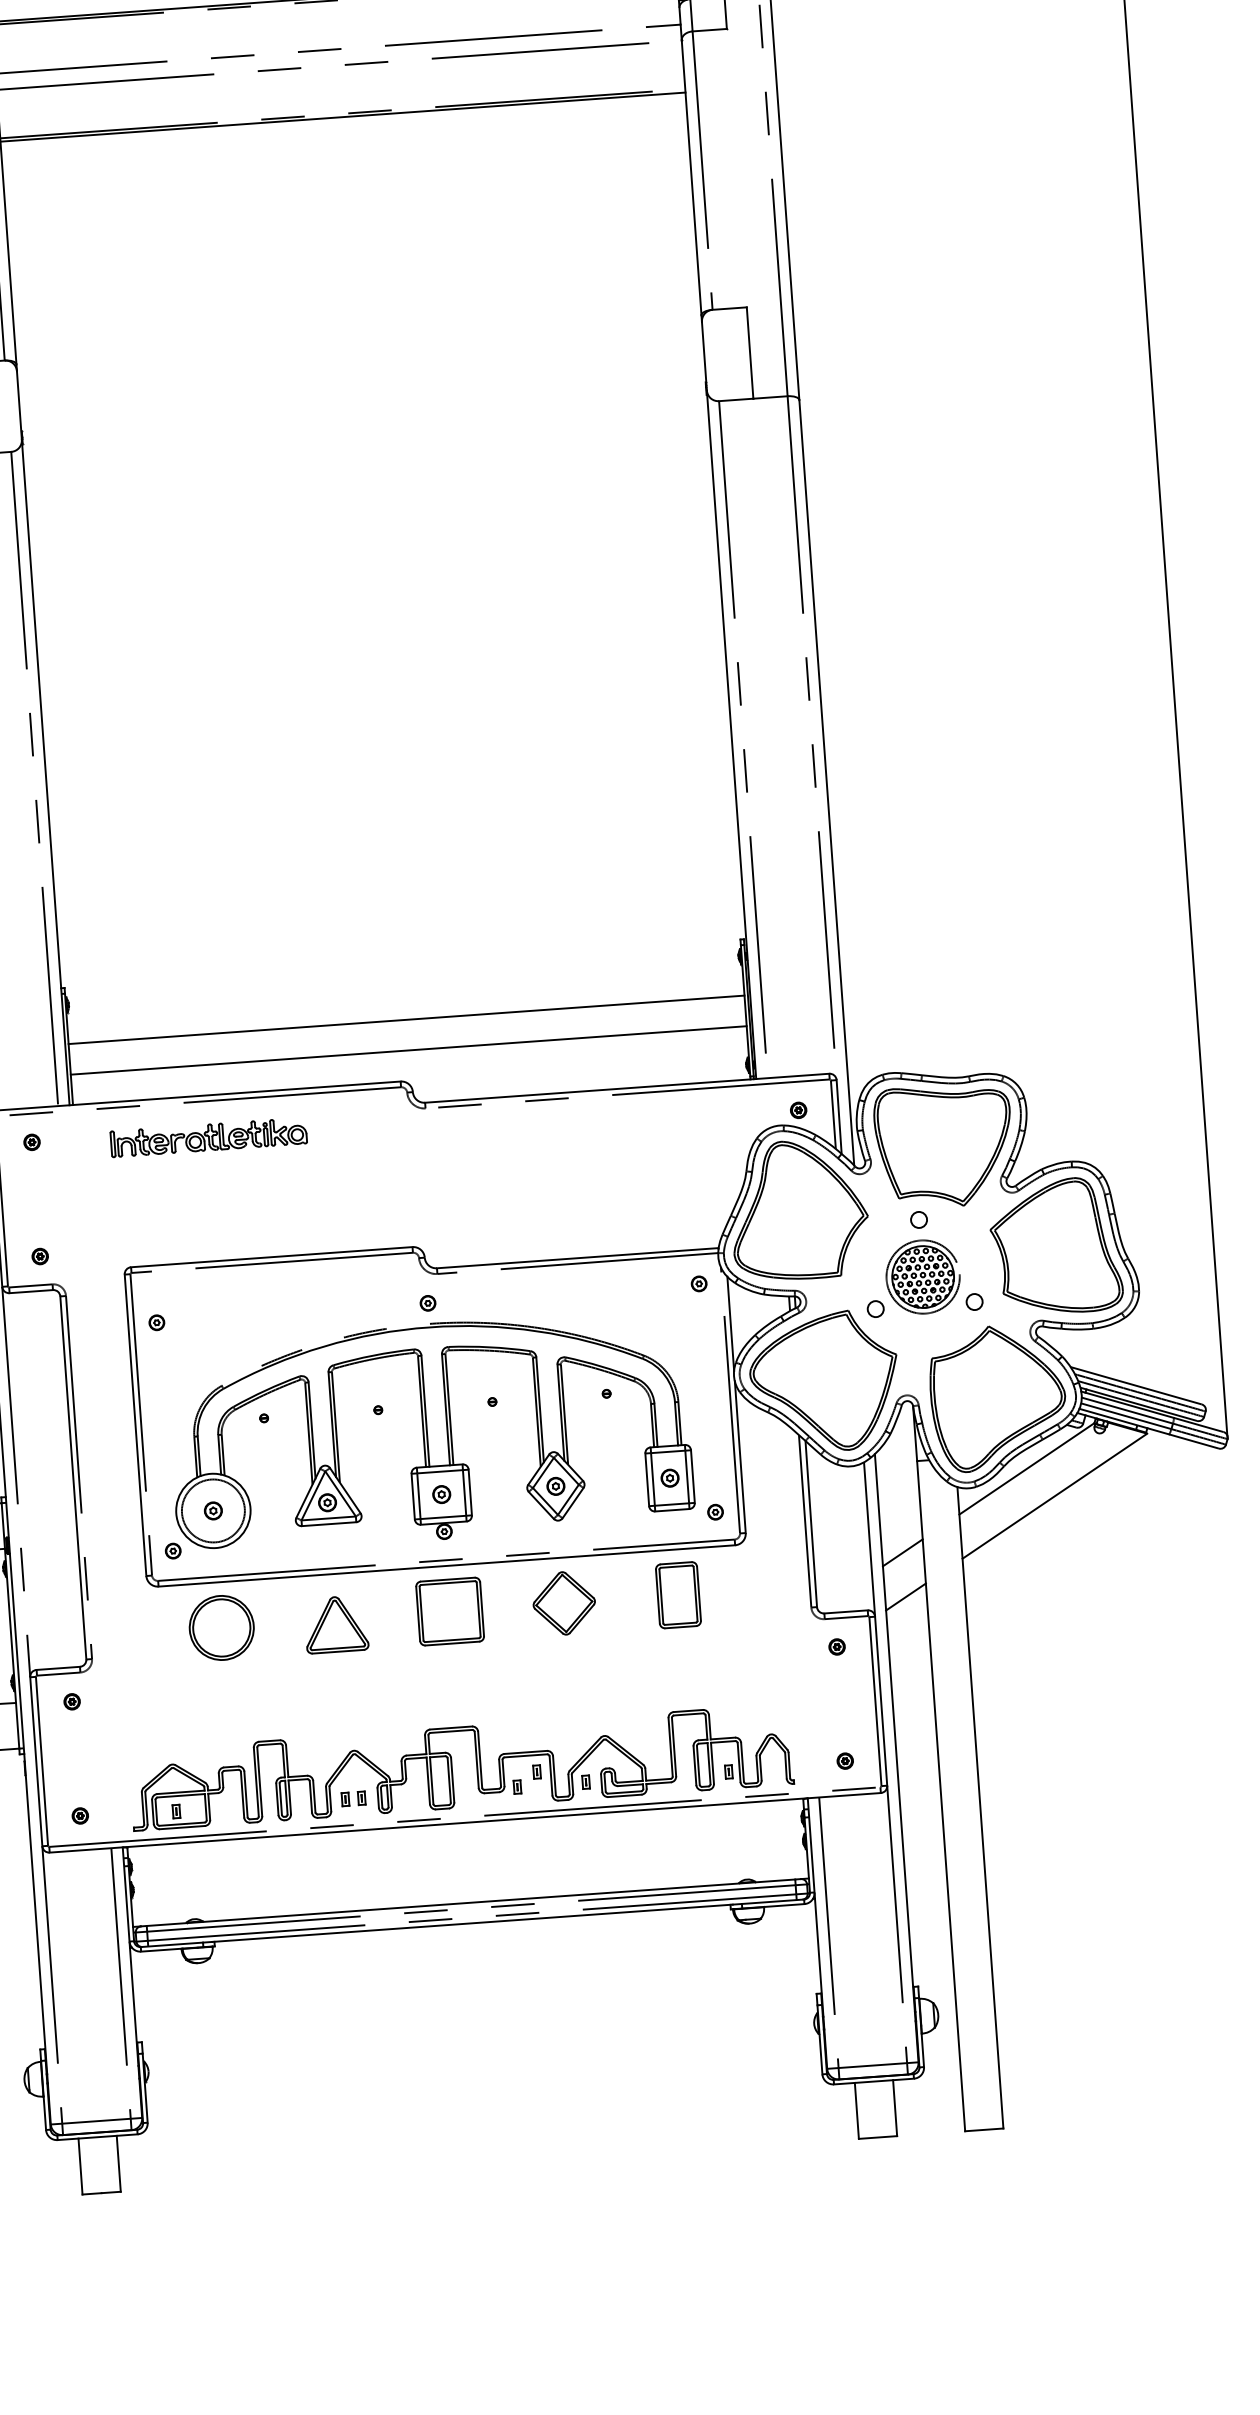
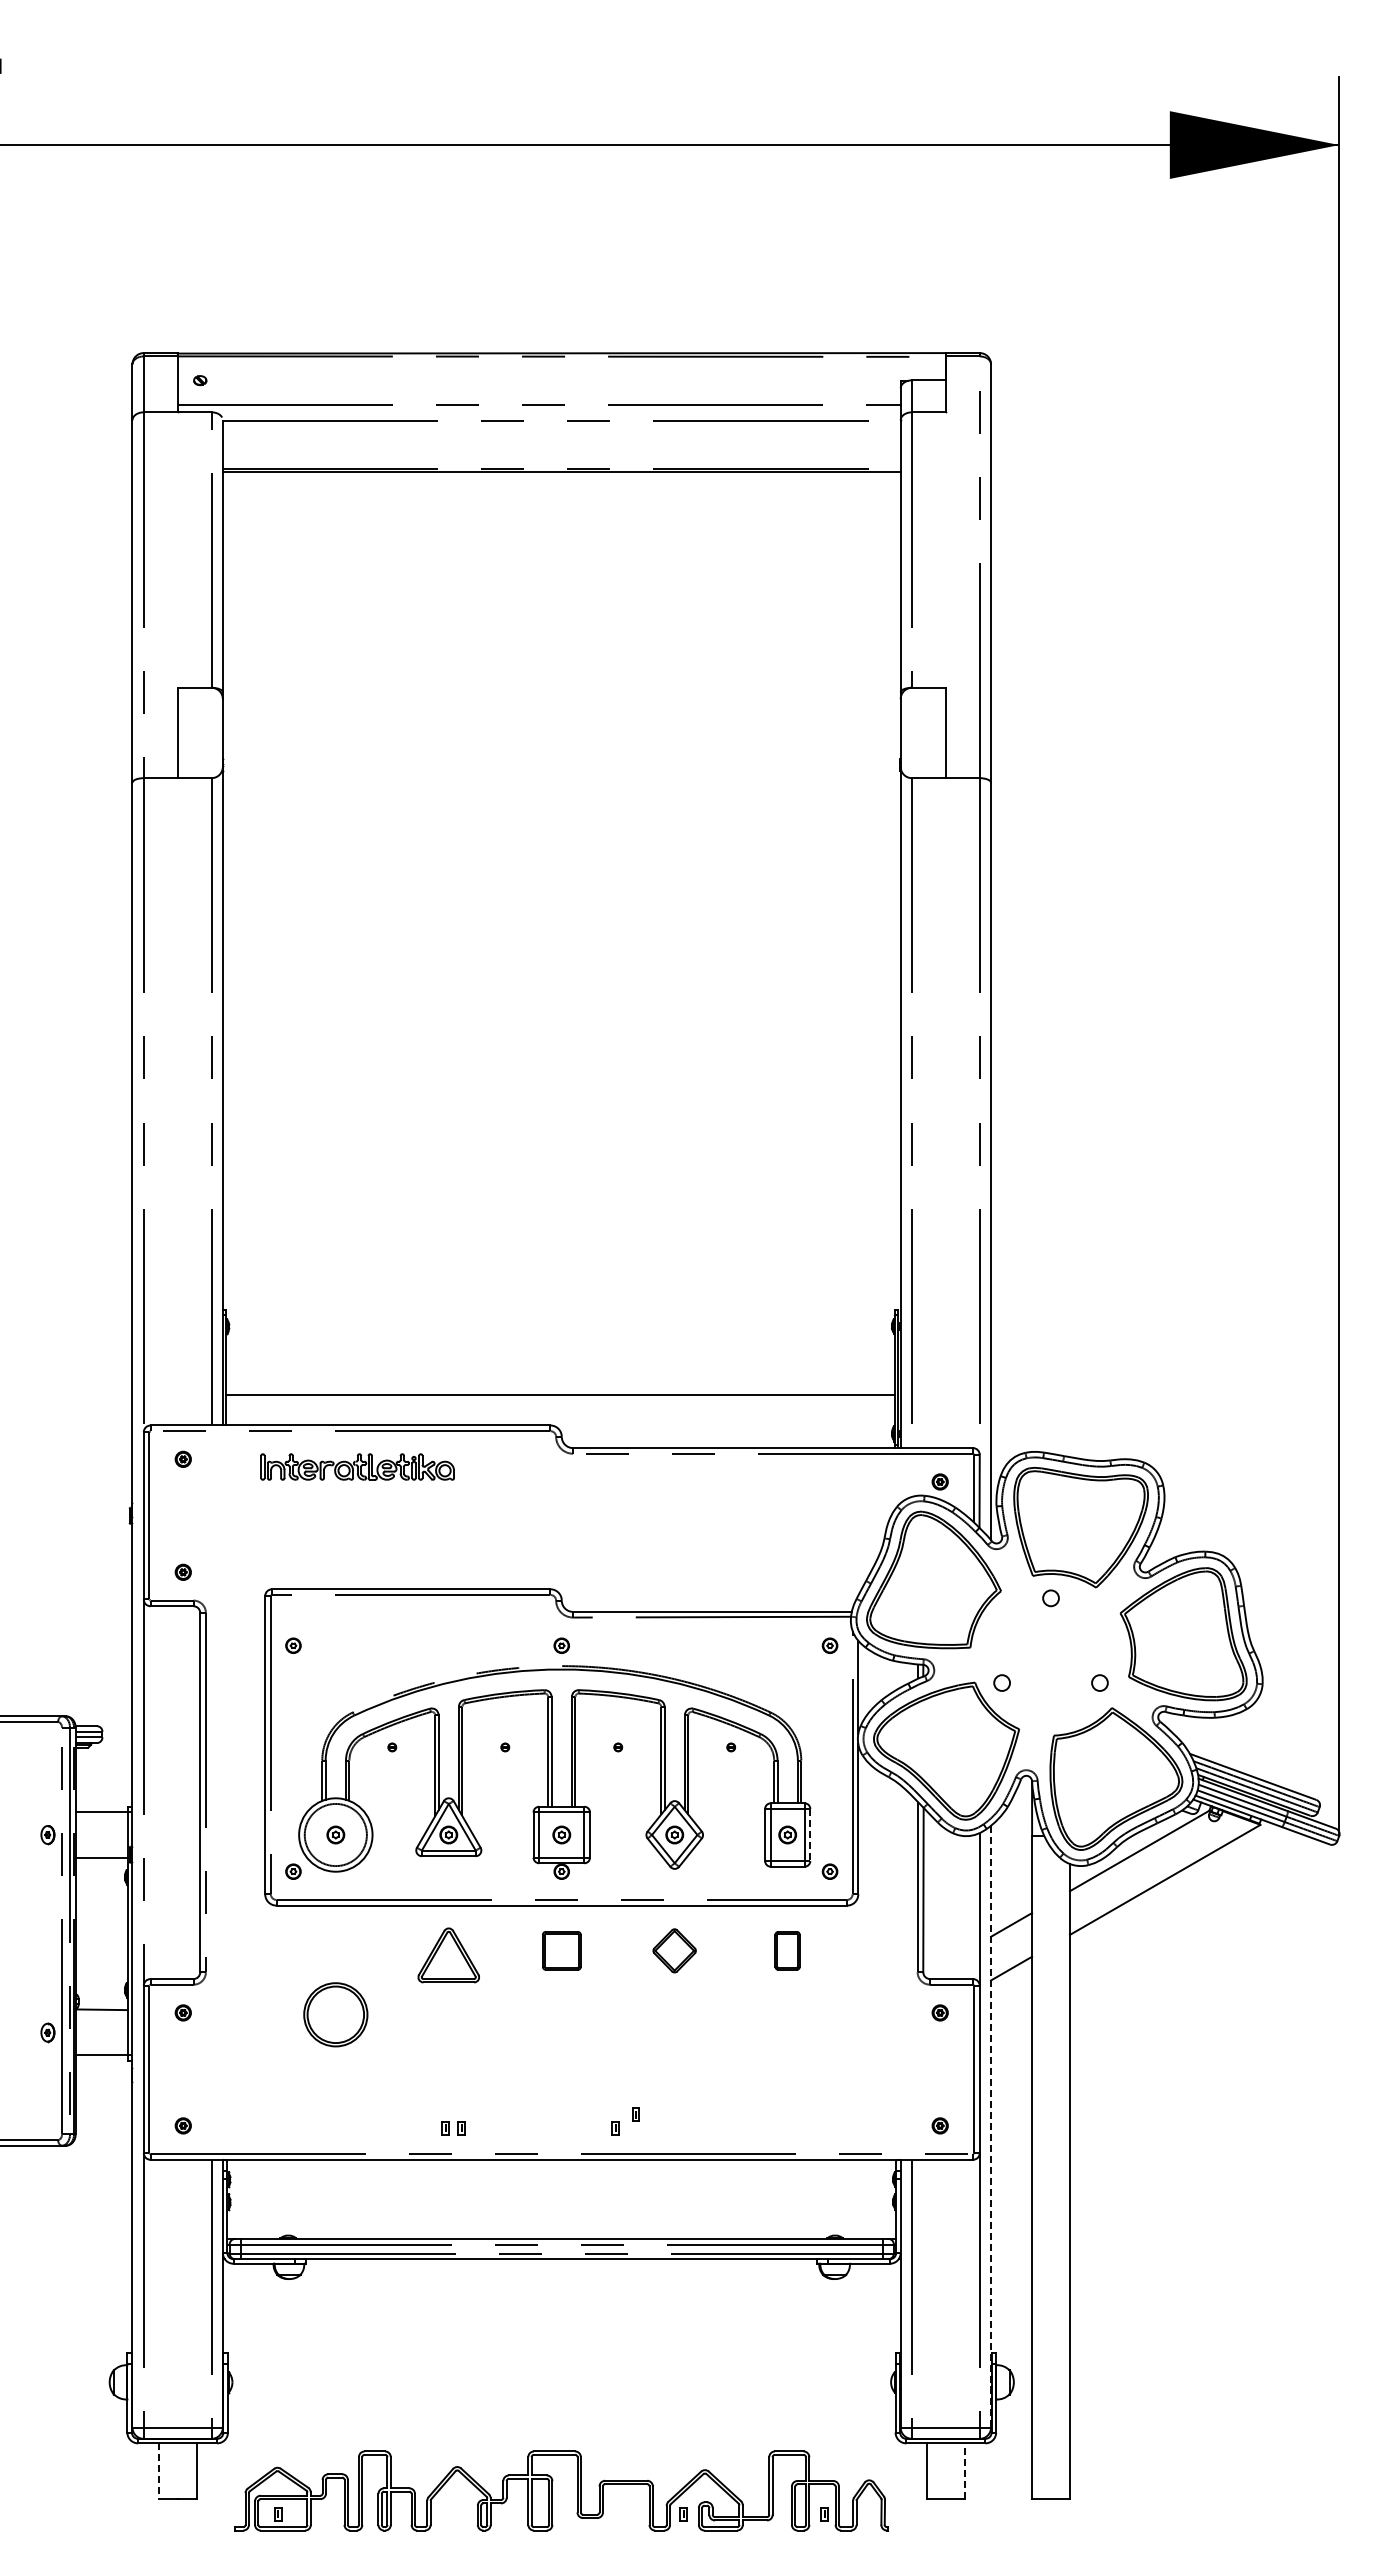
line: (406, 1020) -> (560, 1365), removed
part: (923, 1276) -> (1051, 1654), removed
line: (693, 1477) -> (810, 1835), solid -> dashed
part: (678, 1594) -> (787, 1950), size x0.6
part: (564, 1603) -> (674, 1950), size x0.7
part: (449, 1611) -> (561, 1950), size x0.6
part: (221, 1627) -> (335, 2014), moved
line: (897, 1758) -> (991, 2126), solid -> dashed
part: (451, 1767) -> (552, 2490), moved
line: (894, 2108) -> (964, 2471), solid -> dashed
line: (80, 2167) -> (158, 2471), solid -> dashed

